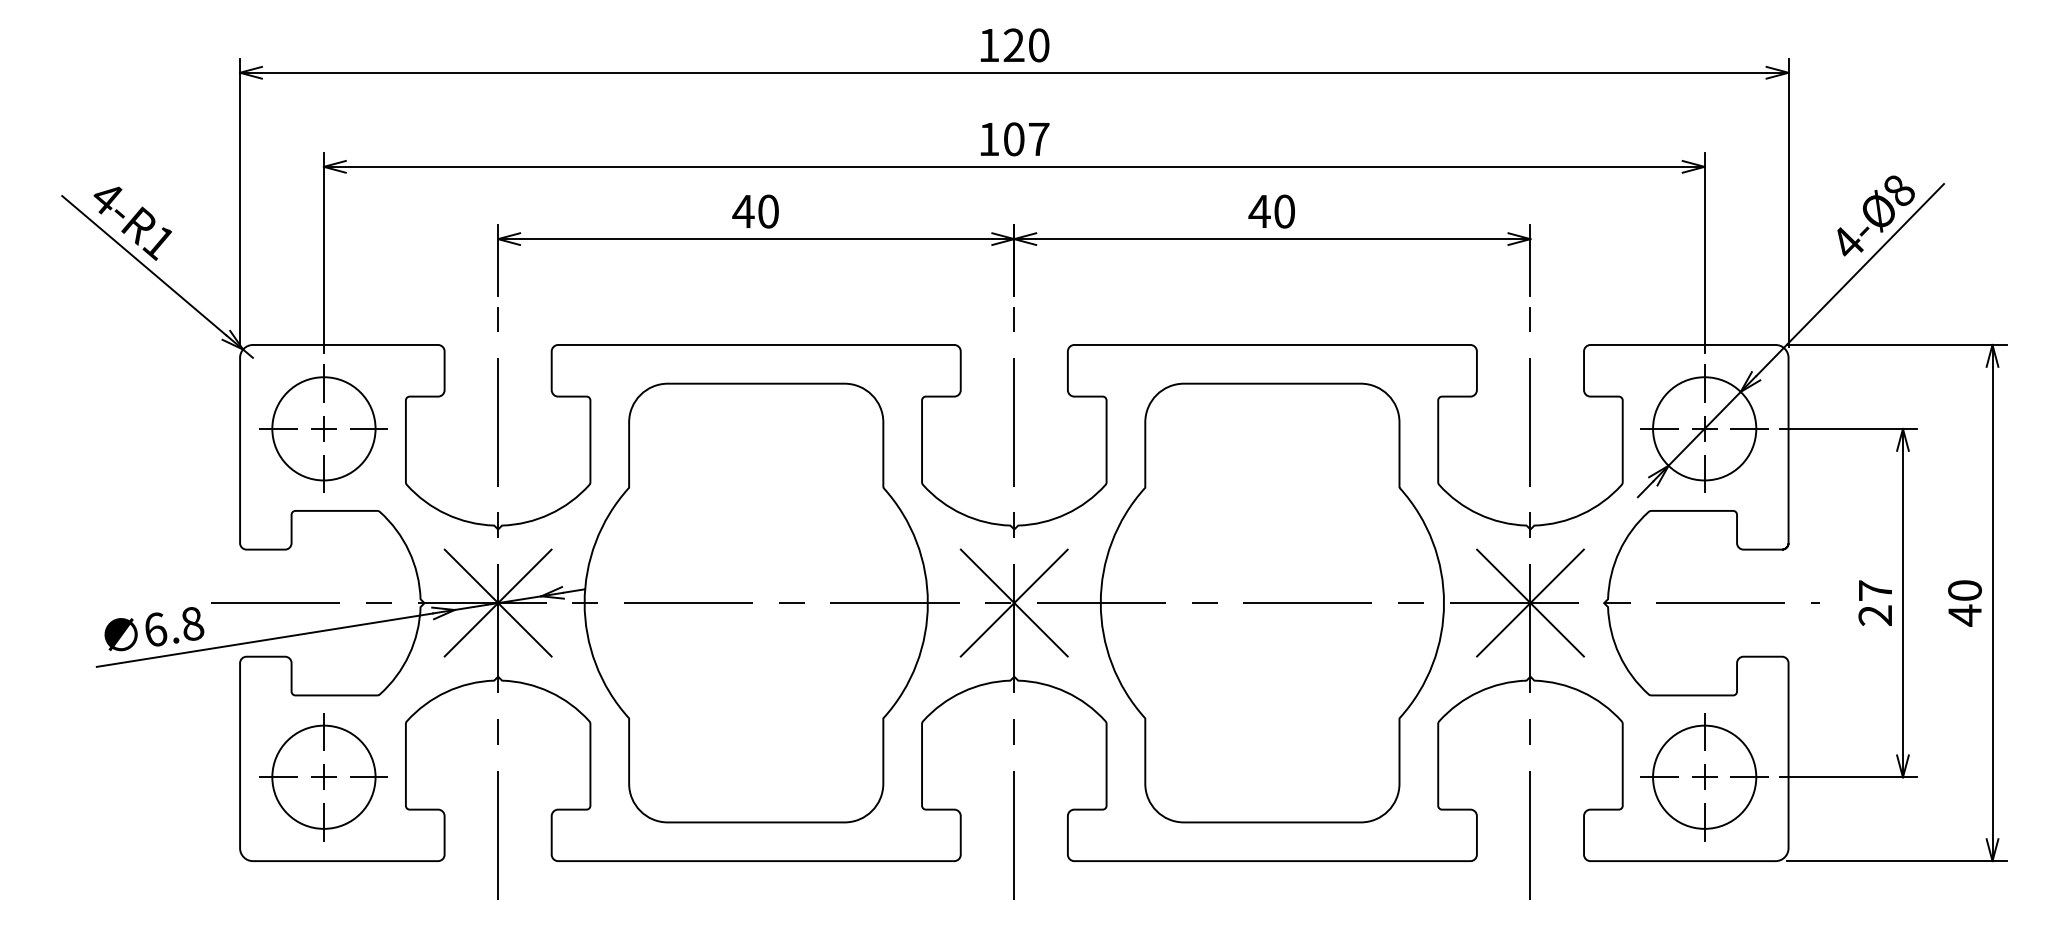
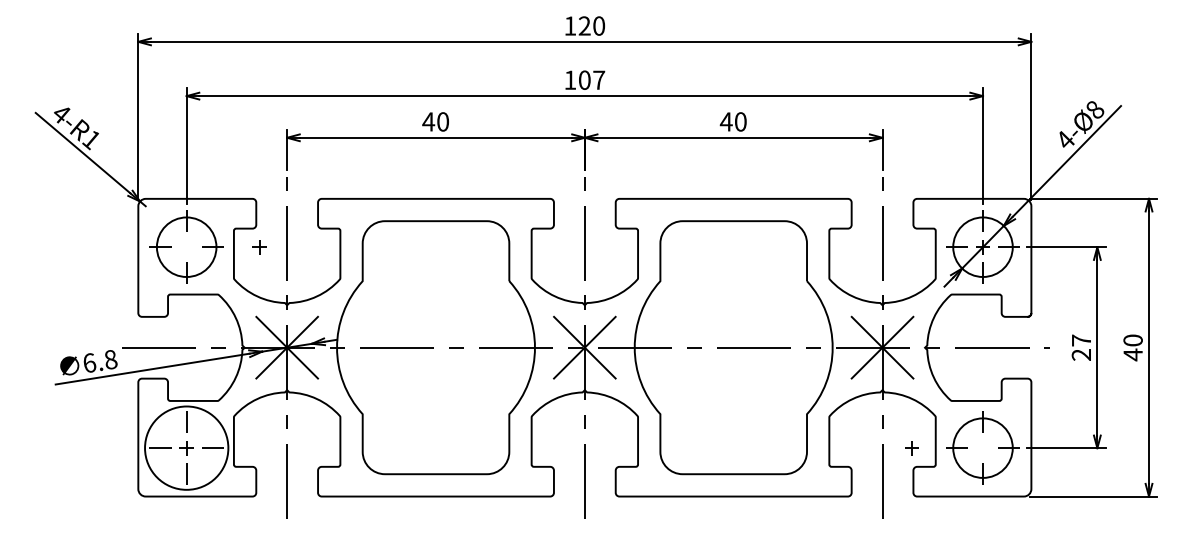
part: (323, 429) -> (259, 247), moved
circle: (323, 776) -> (186, 447), size x1.4
part: (1703, 777) -> (911, 448), moved

